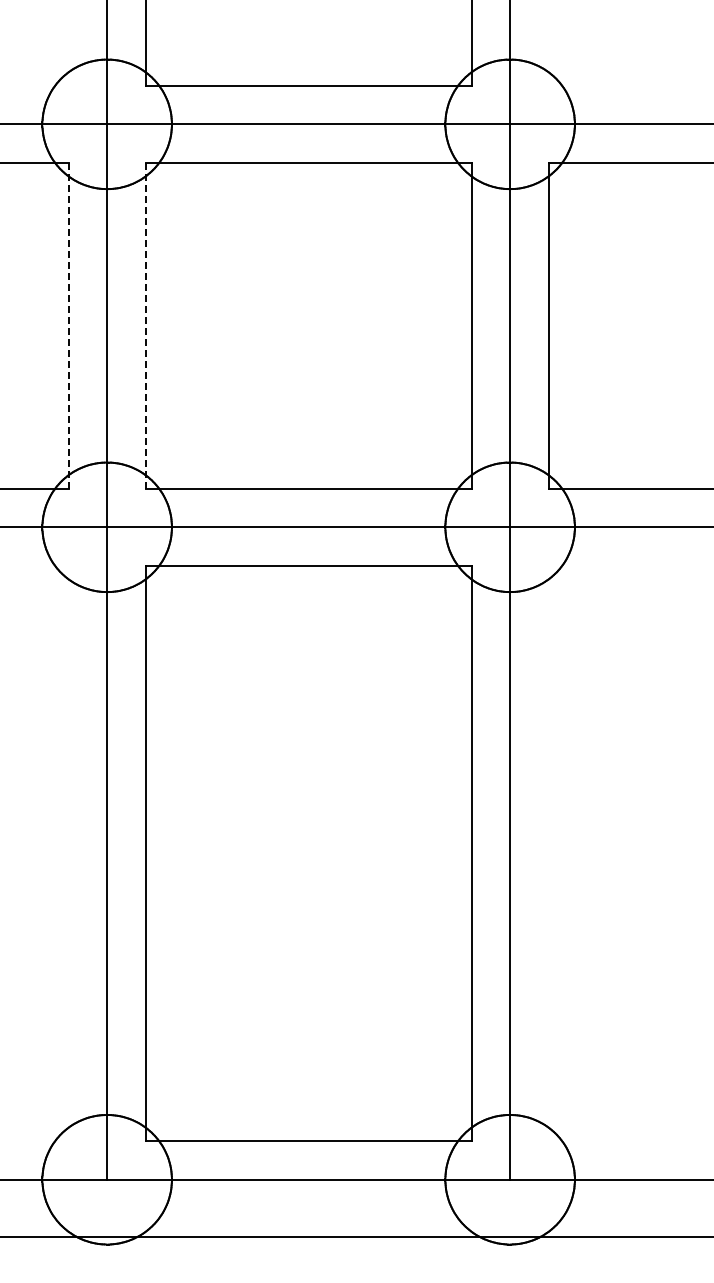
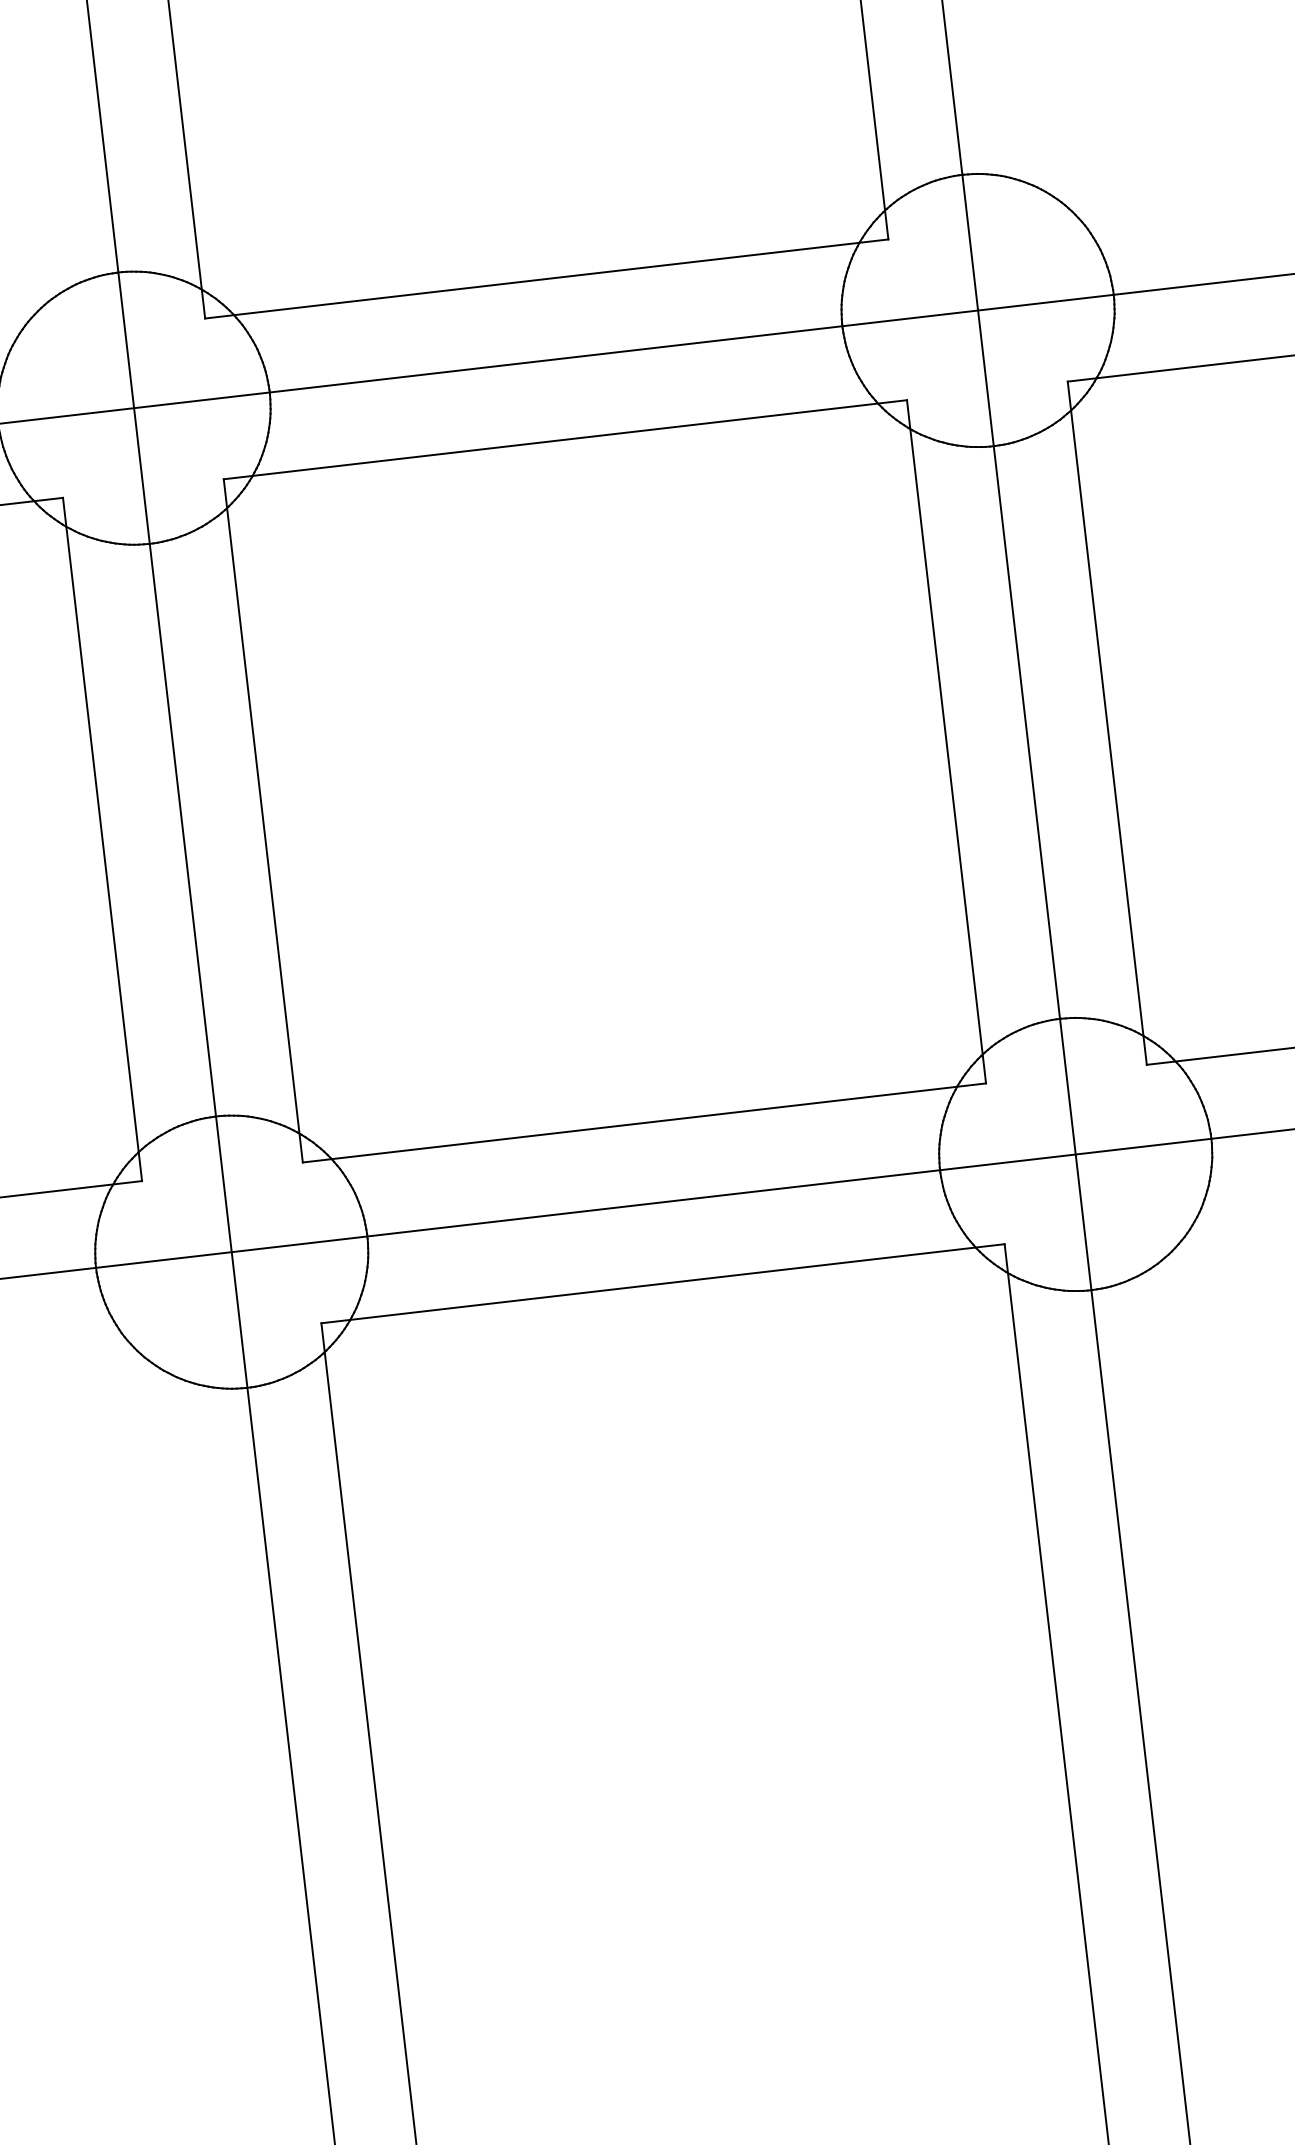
line: (68, 325) -> (101, 838), dashed -> solid
line: (145, 326) -> (263, 822), dashed -> solid

